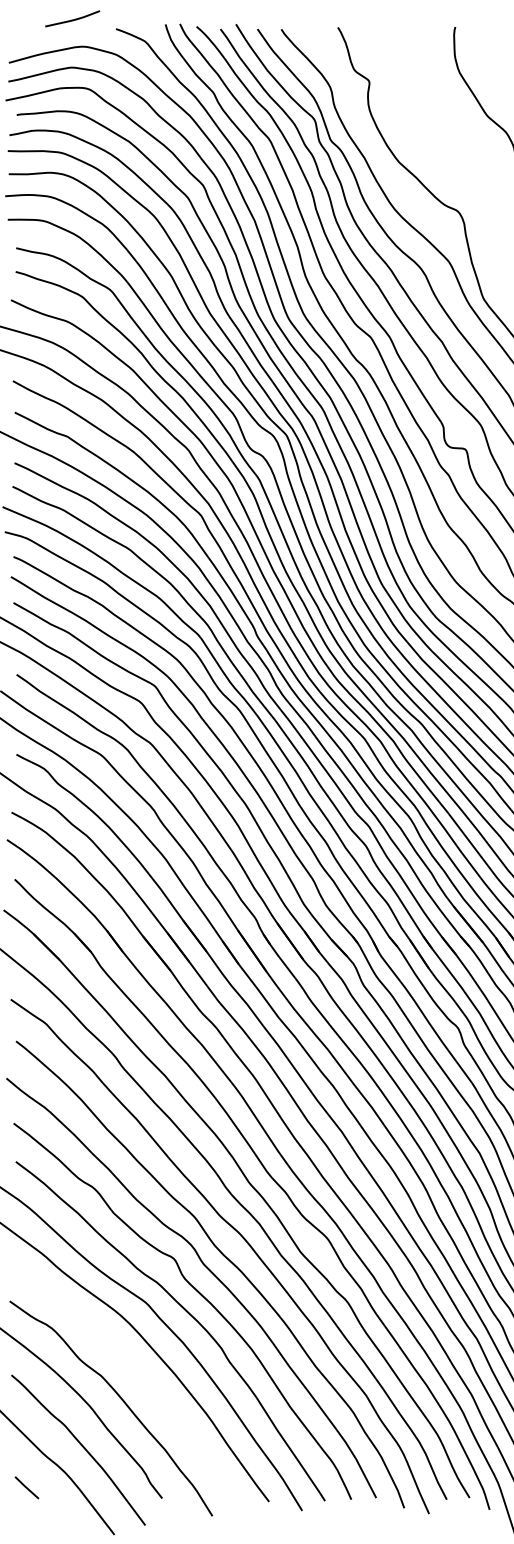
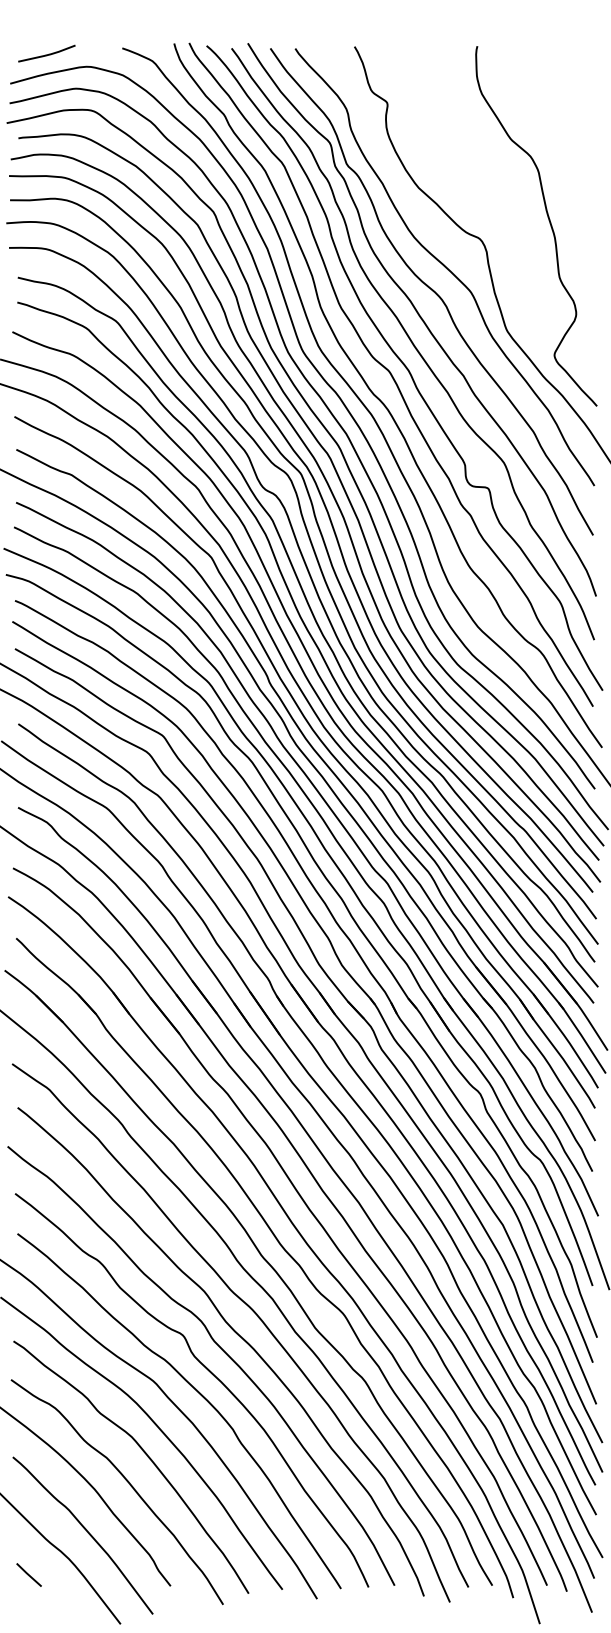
line: (72, 19) -> (46, 54), moved
curve: (140, 1375) -> (147, 1457), added

